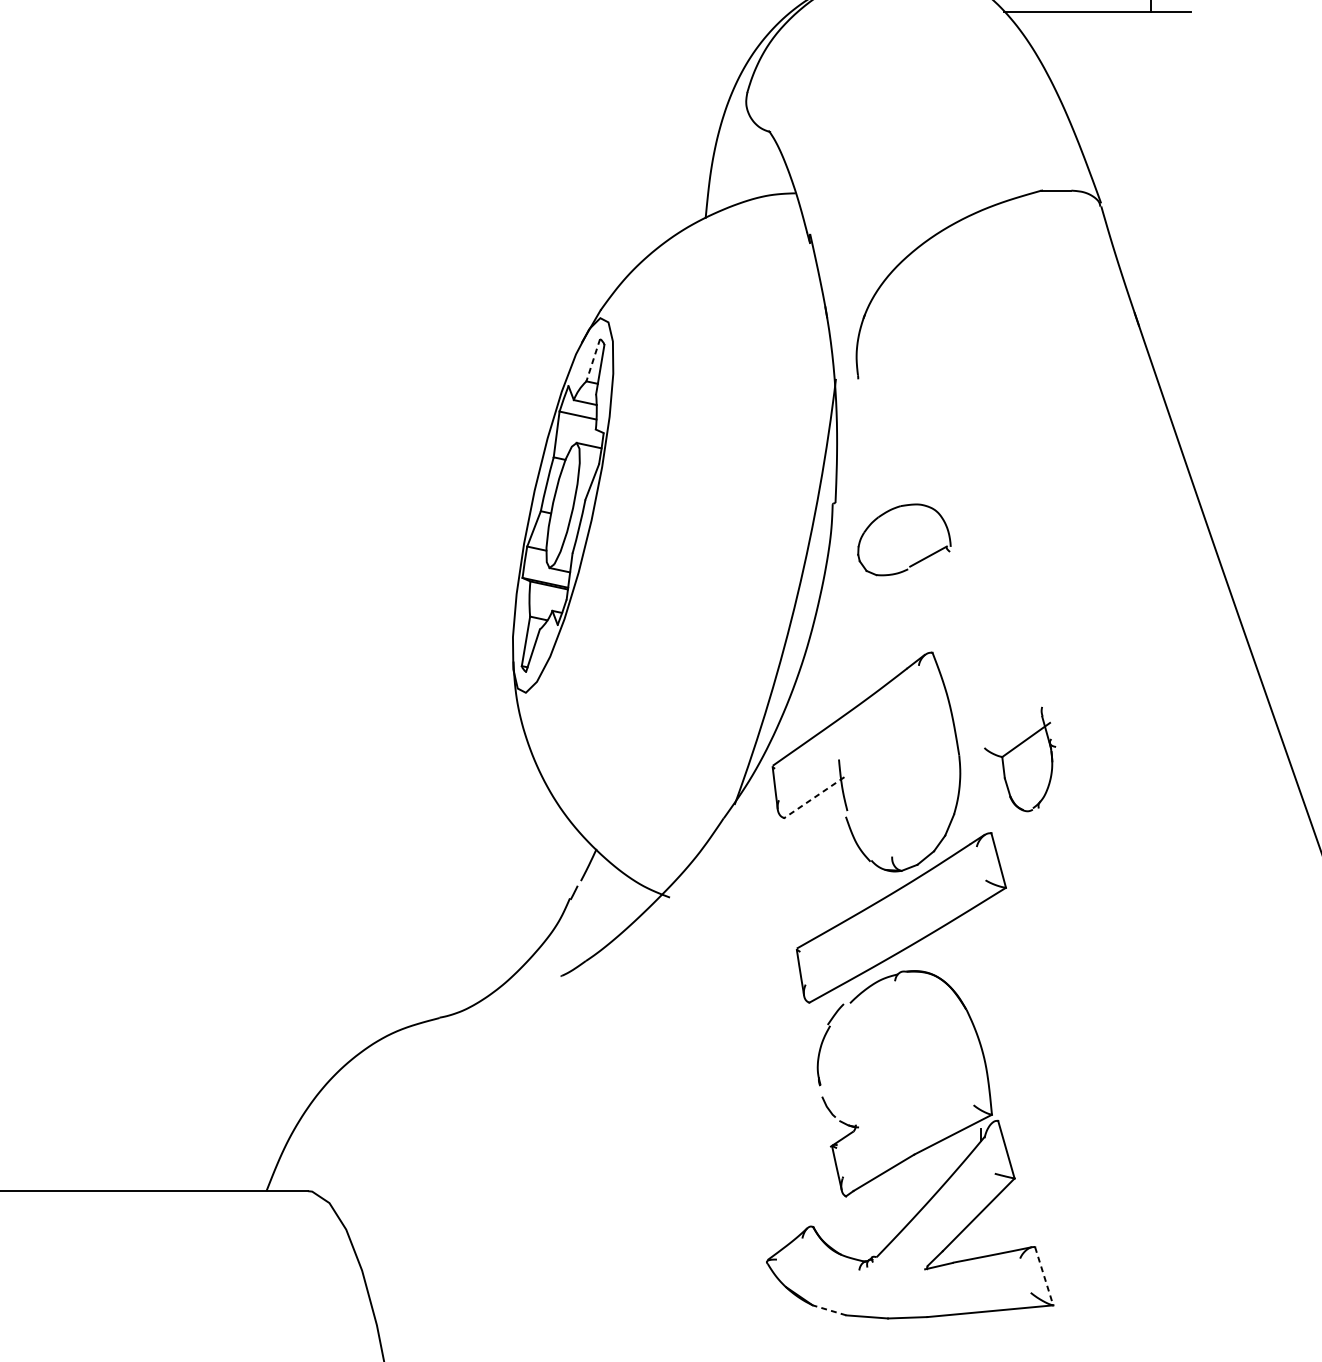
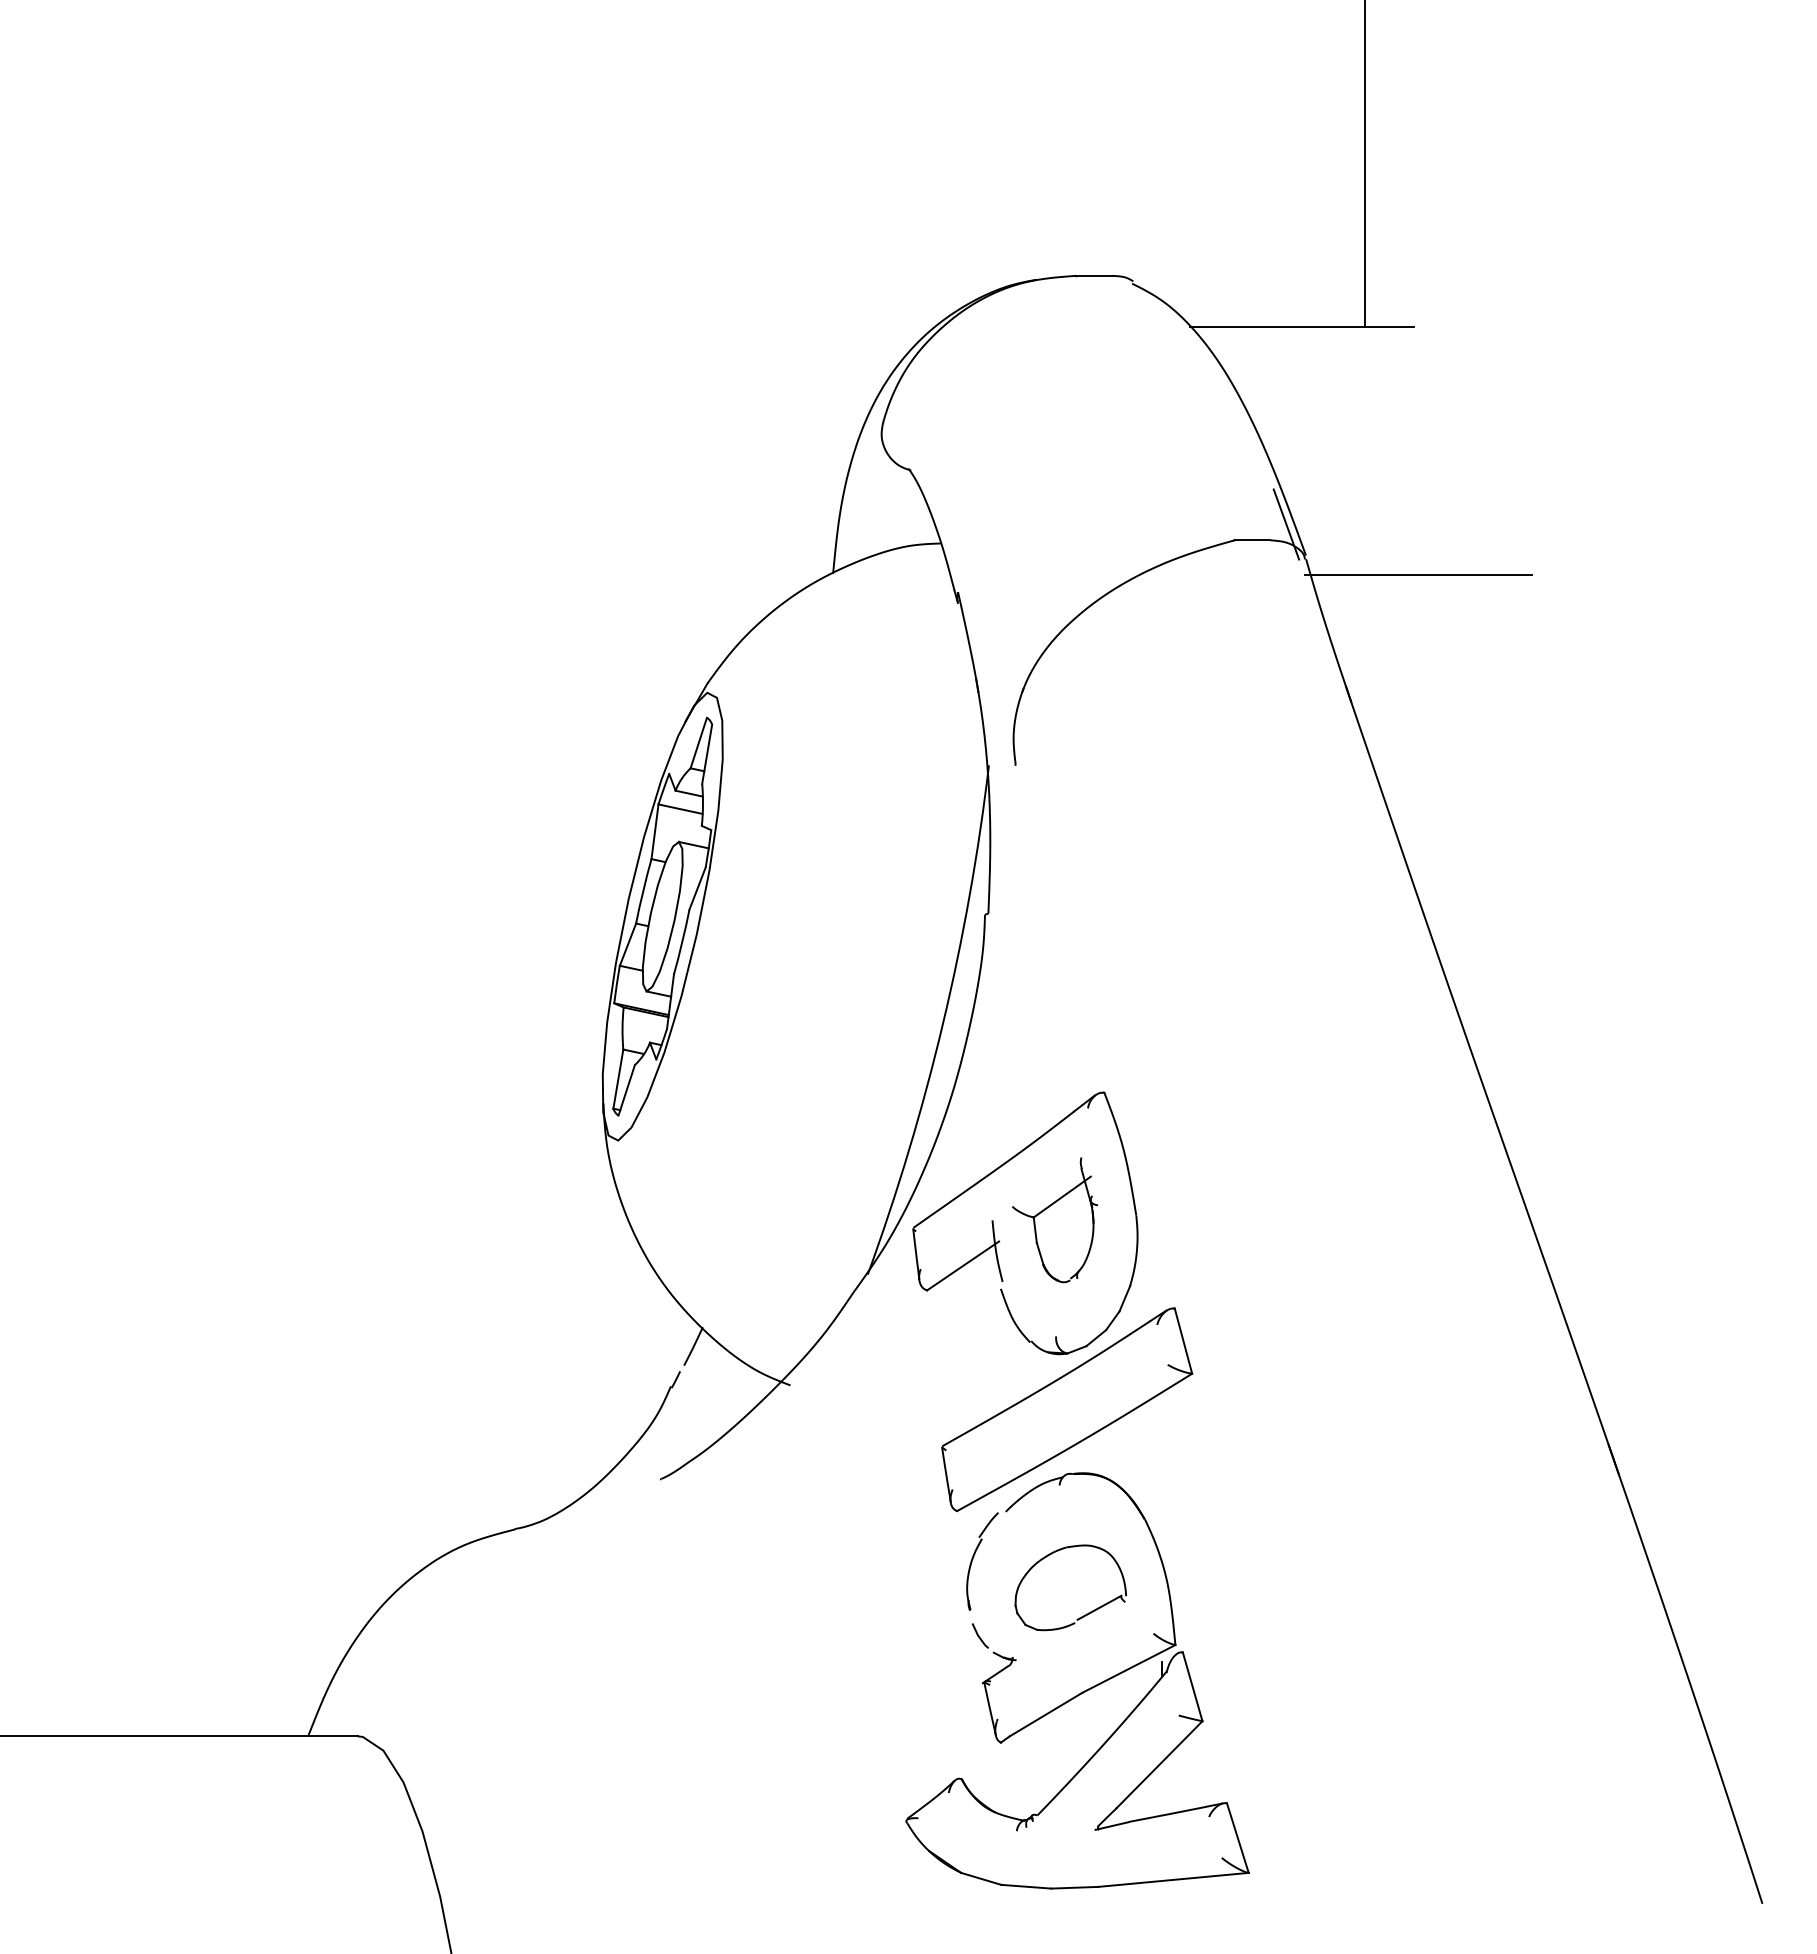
line: (1084, 177) -> (1286, 524), added
line: (1195, 219) -> (1418, 574), added
line: (593, 360) -> (698, 743), dashed -> solid
part: (917, 561) -> (1086, 1613), moved
part: (1020, 759) -> (1055, 1220), moved
line: (813, 798) -> (962, 1266), dashed -> solid
line: (1044, 1276) -> (1238, 1838), dashed -> solid
line: (829, 1310) -> (981, 1878), dashed -> solid

